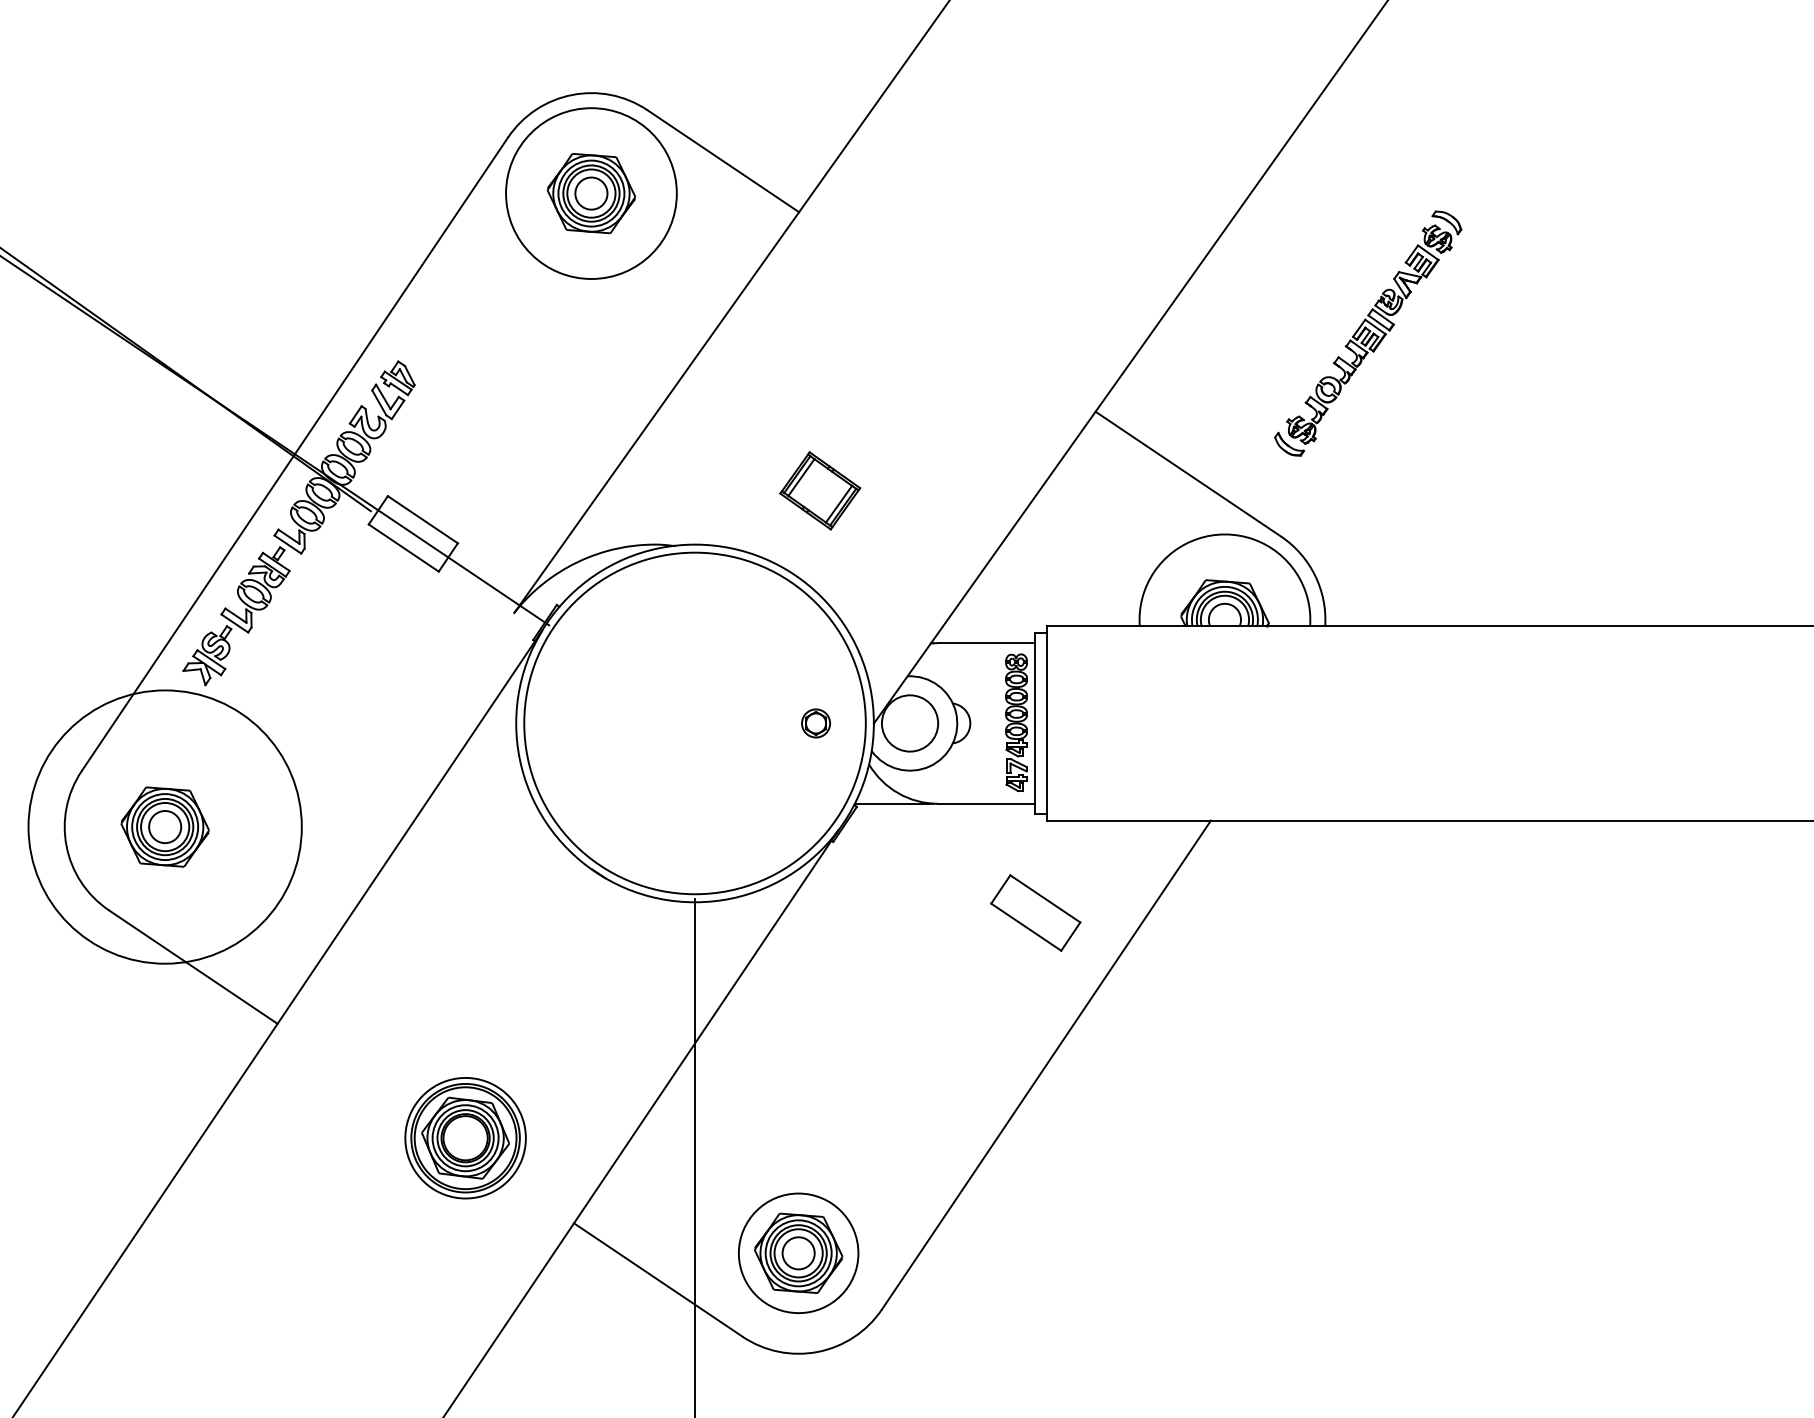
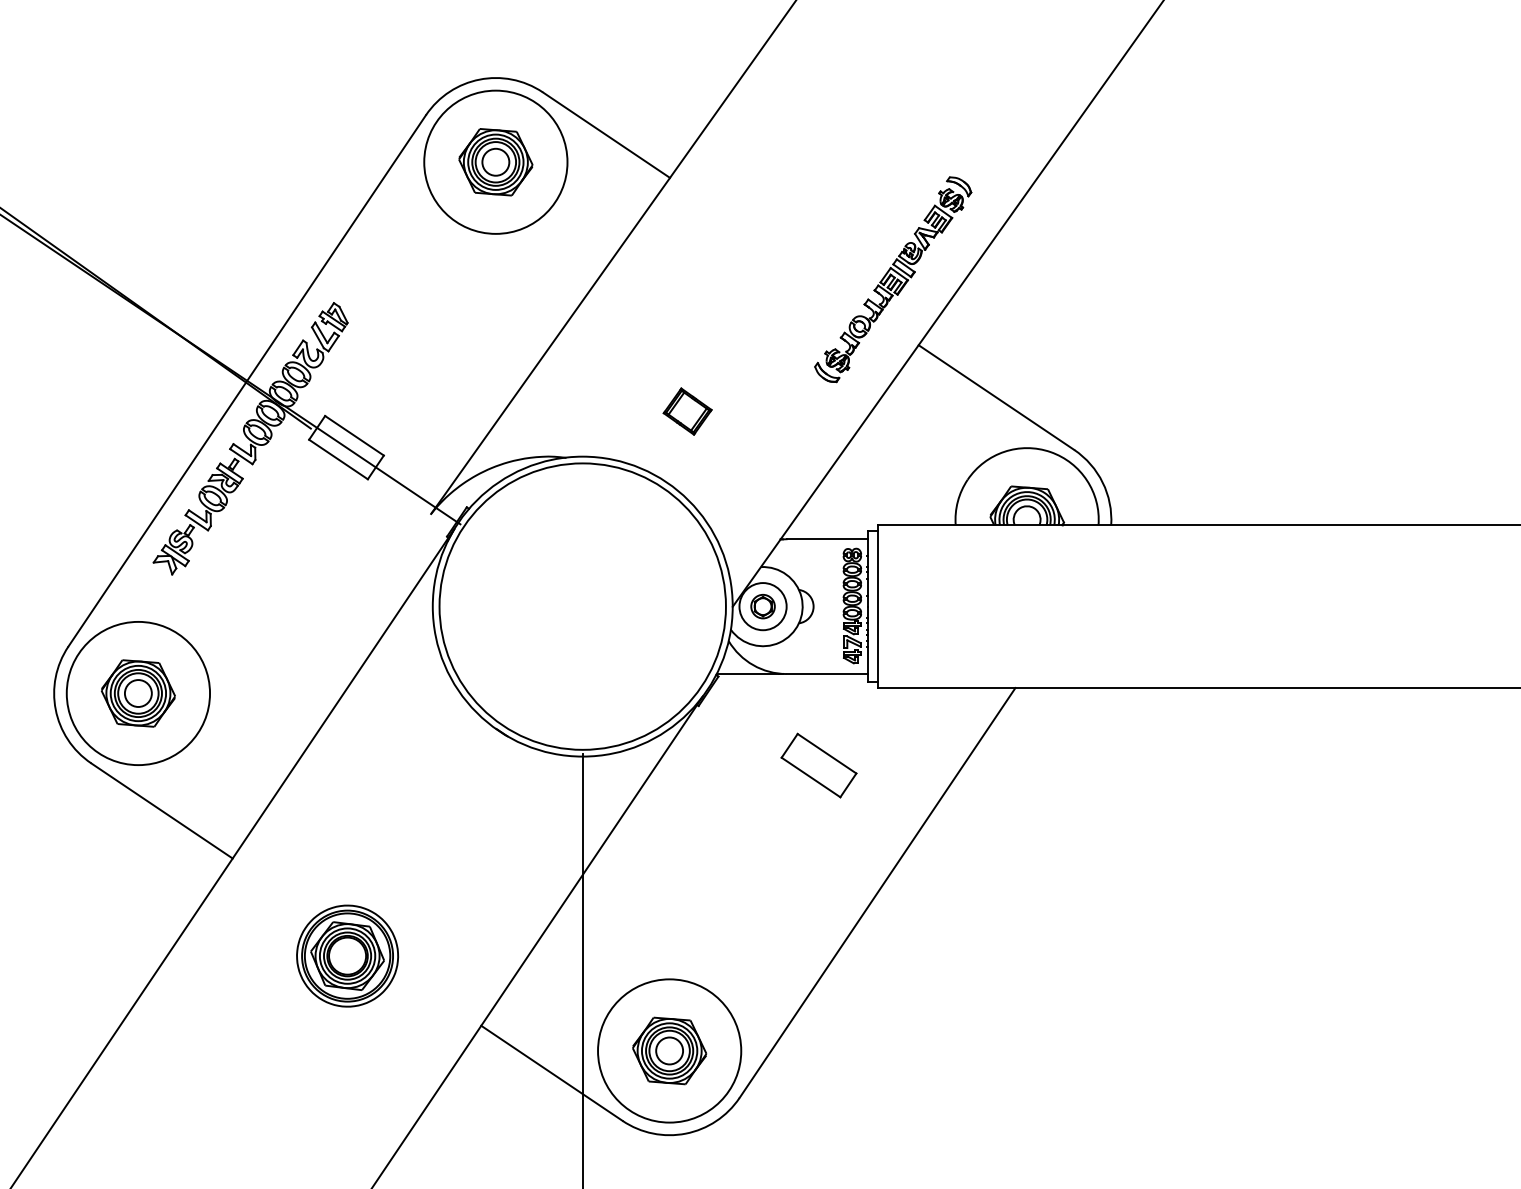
part: (1368, 333) -> (893, 279), moved
part: (819, 490) -> (687, 411), size x0.71
part: (815, 723) -> (762, 606), moved
circle: (164, 826) -> (137, 693), size x0.62
part: (1035, 912) -> (818, 765), moved
part: (465, 1138) -> (347, 956), moved
circle: (798, 1252) -> (669, 1050), size x1.43

